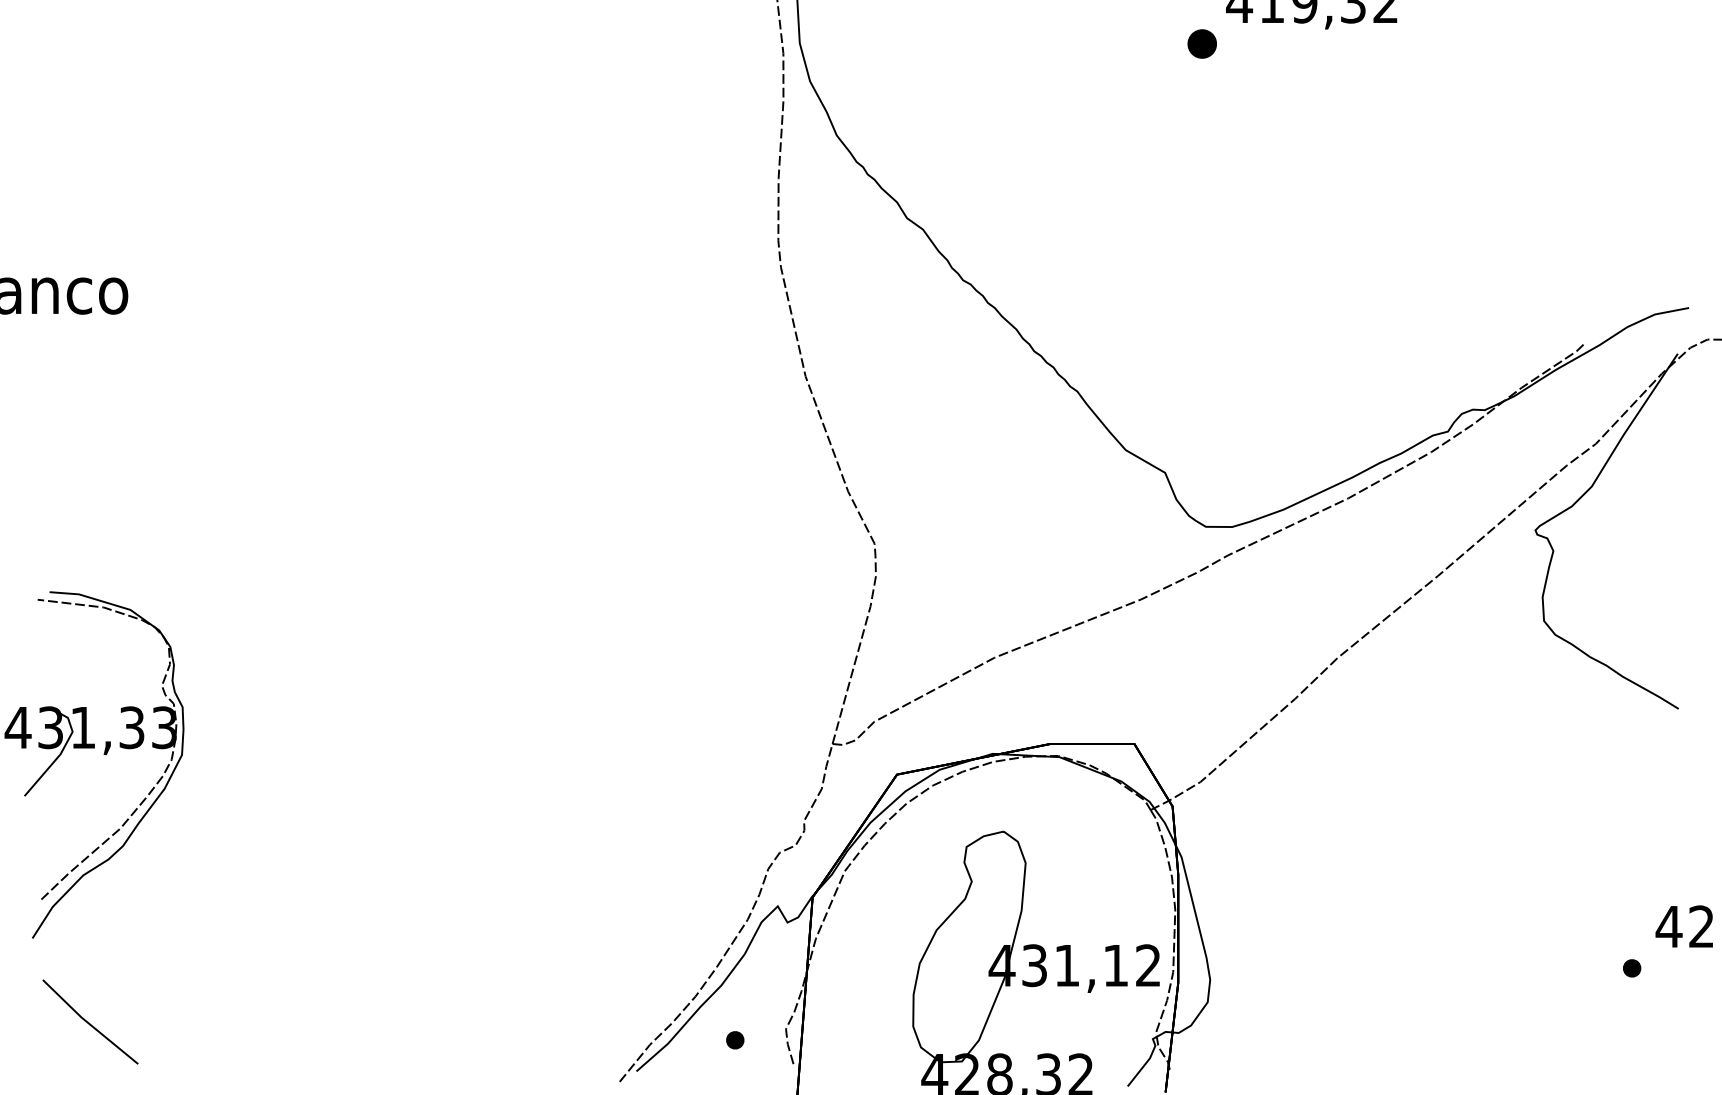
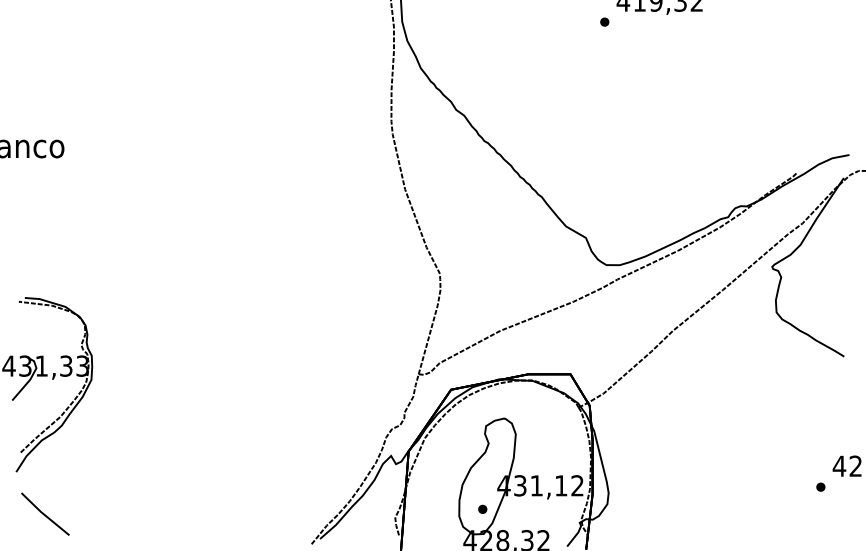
part: (1201, 42) -> (604, 21), size x0.62
part: (734, 1038) -> (482, 508), moved

